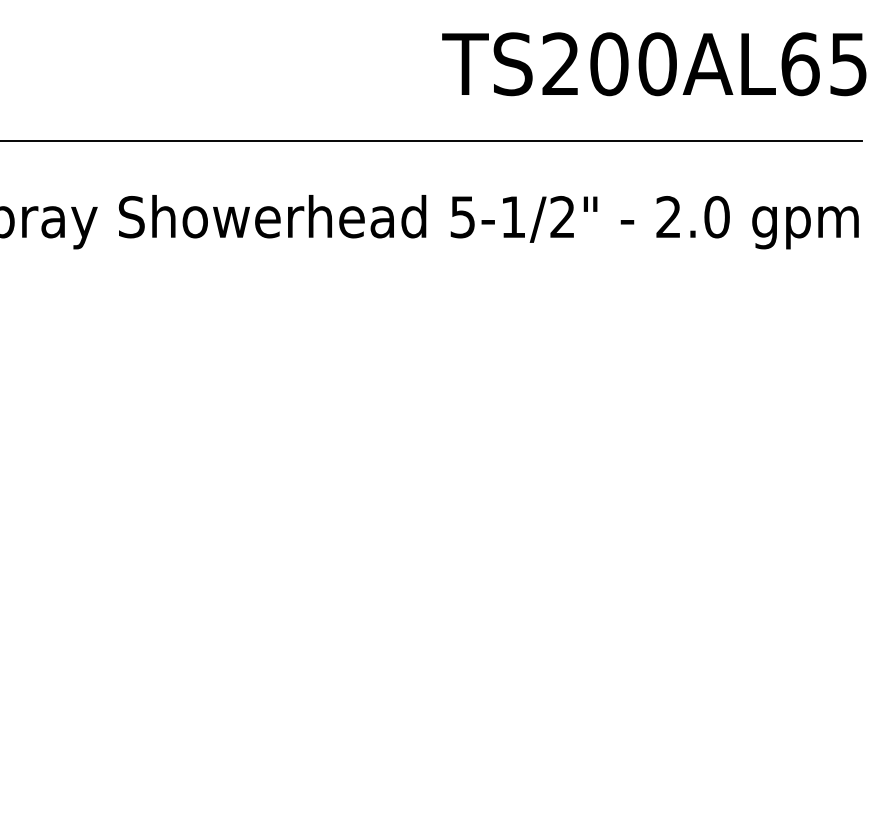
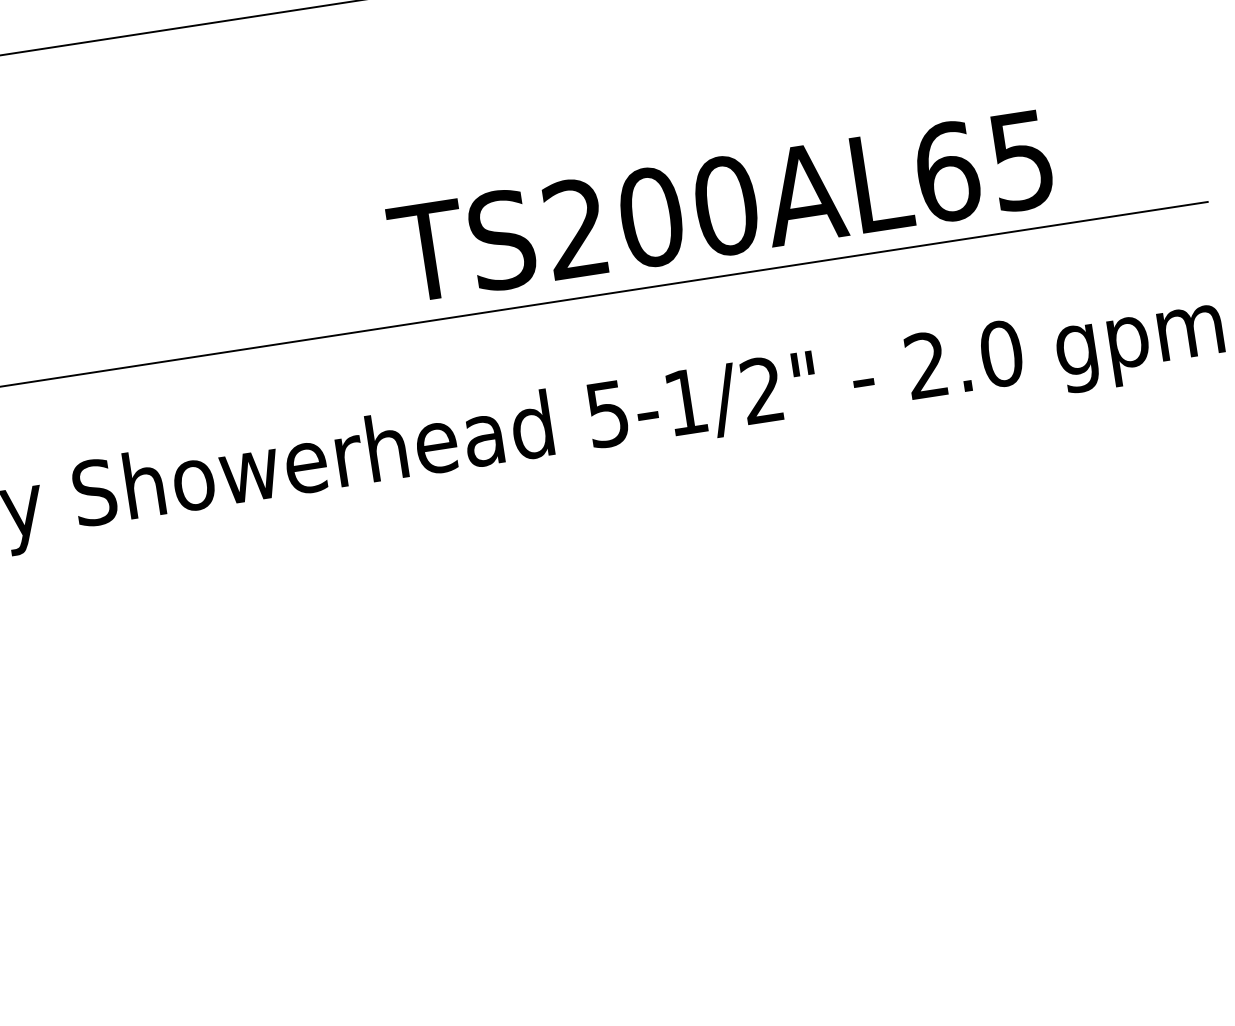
text: (654, 64) -> (721, 207), moved

